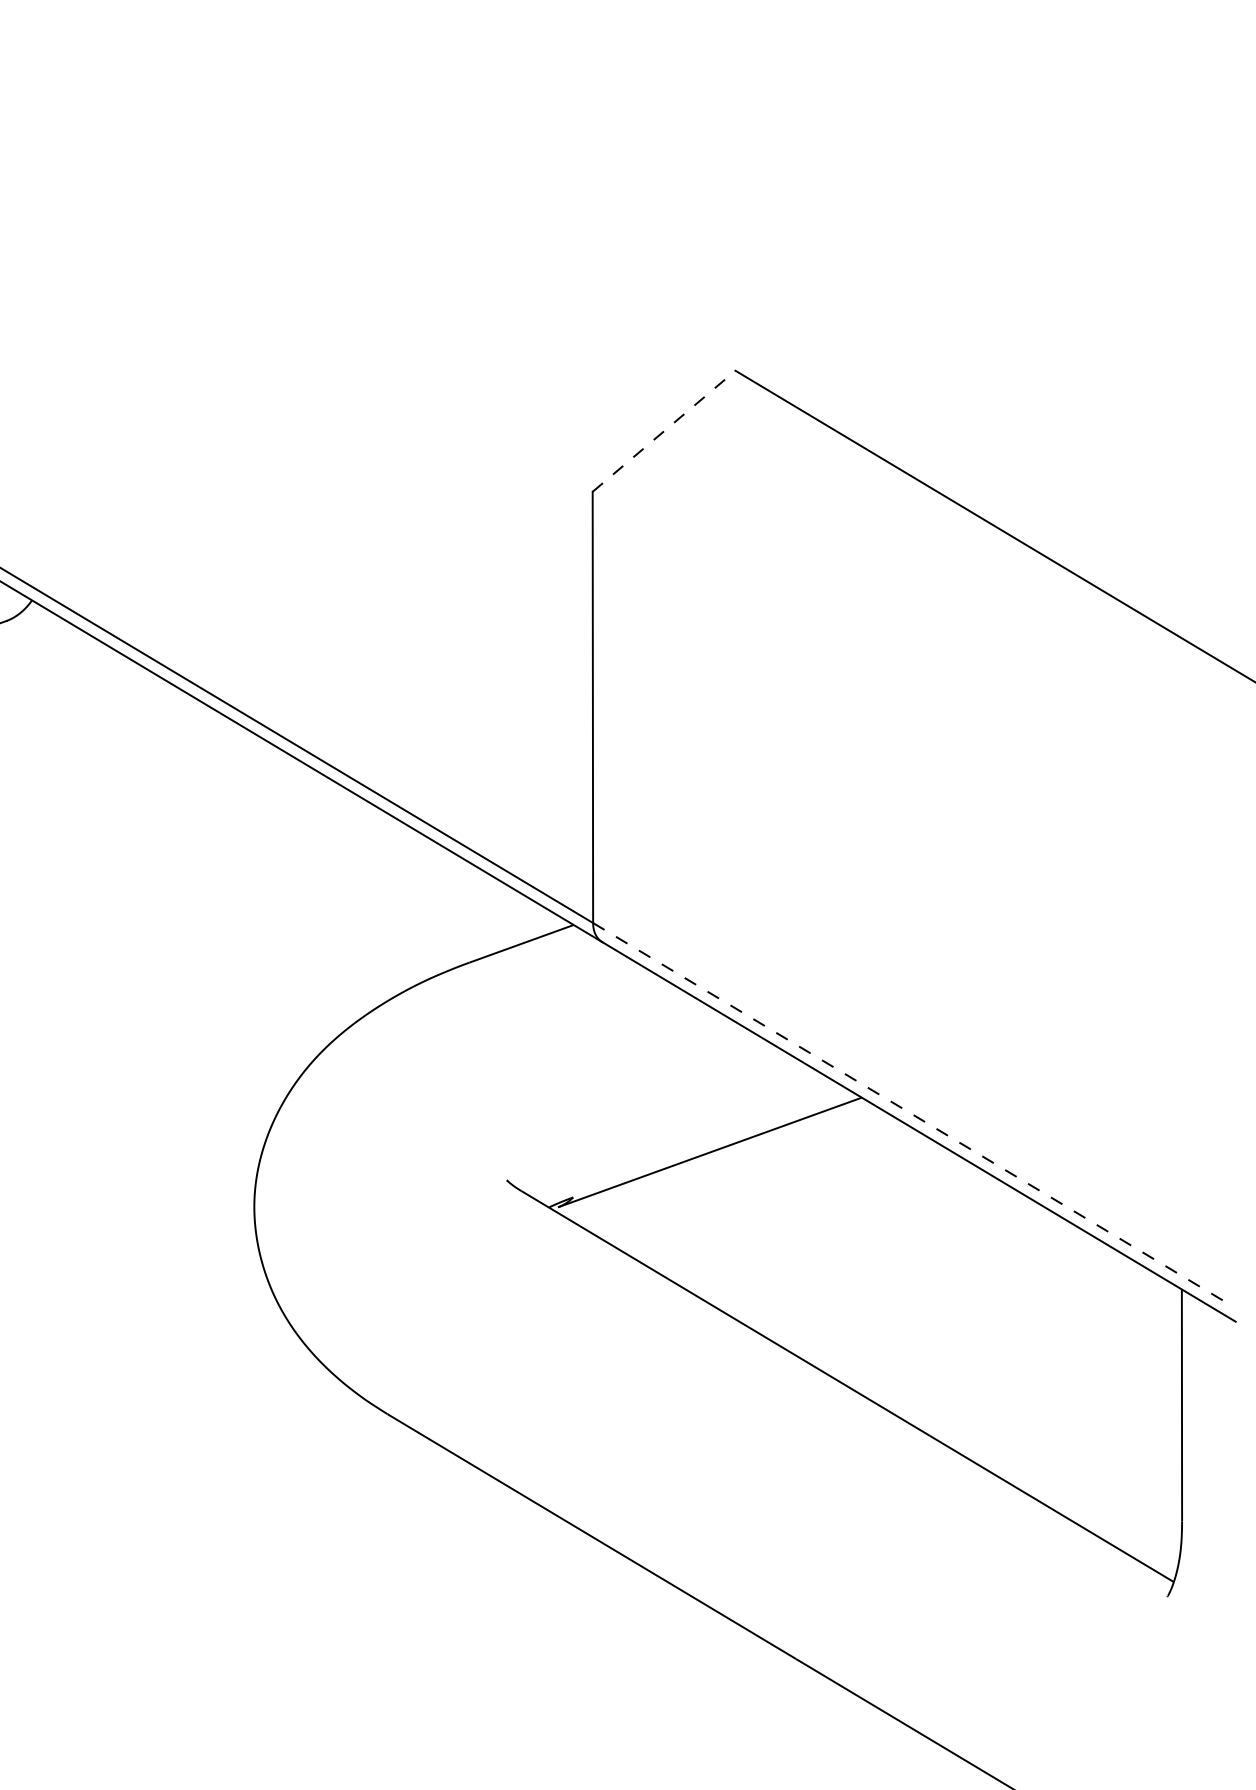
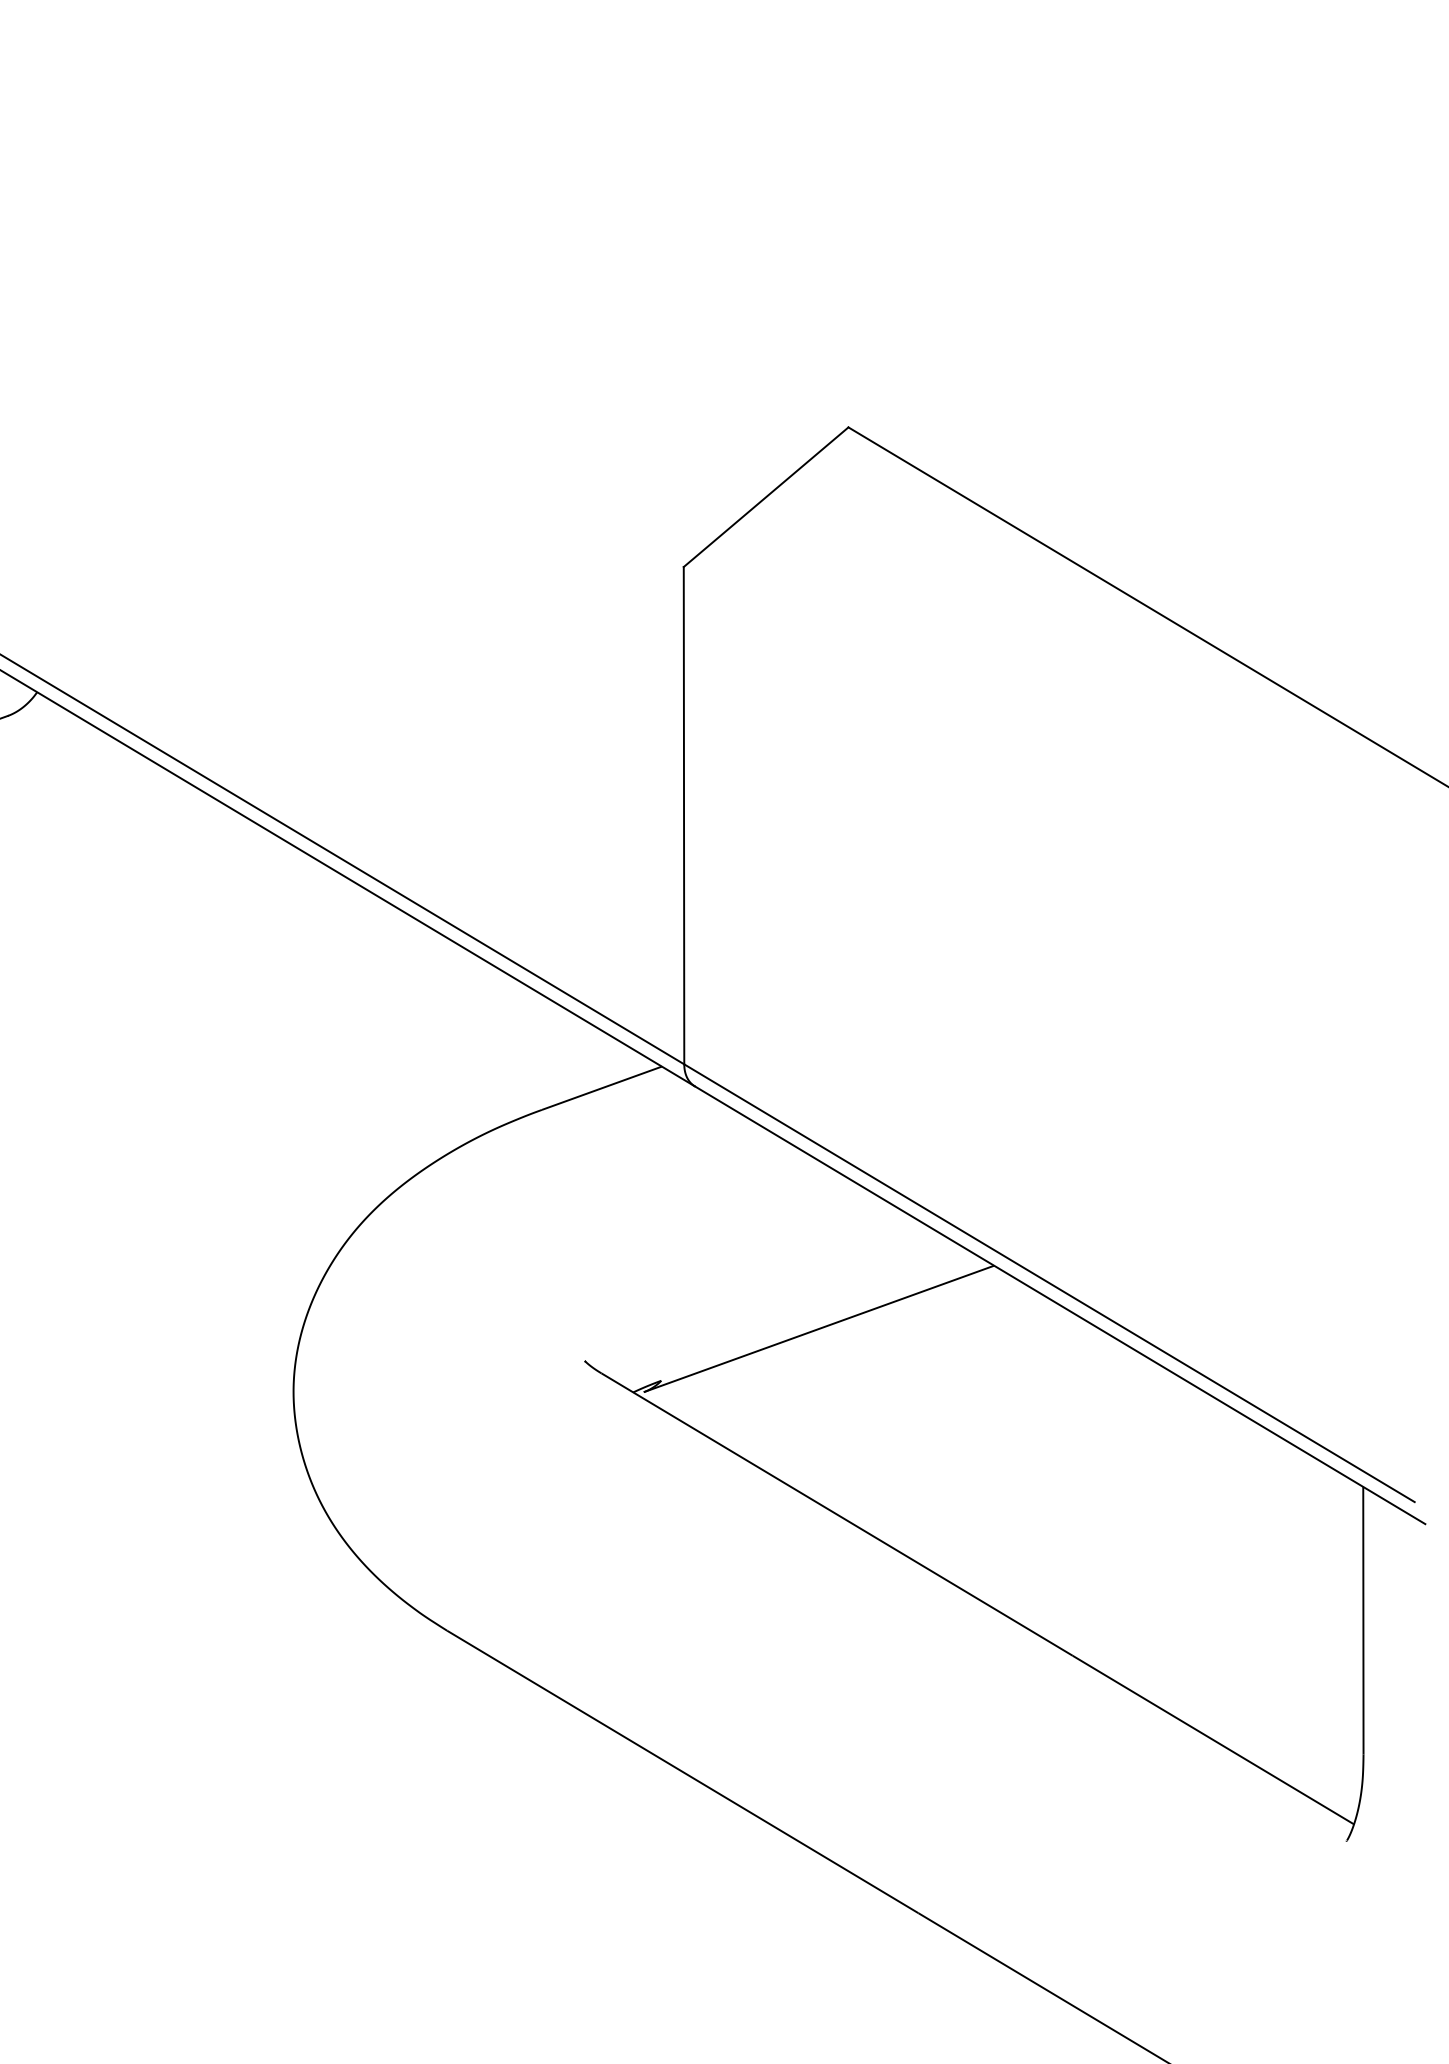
line: (664, 431) -> (766, 497), dashed -> solid
line: (909, 1113) -> (1049, 1283), dashed -> solid

